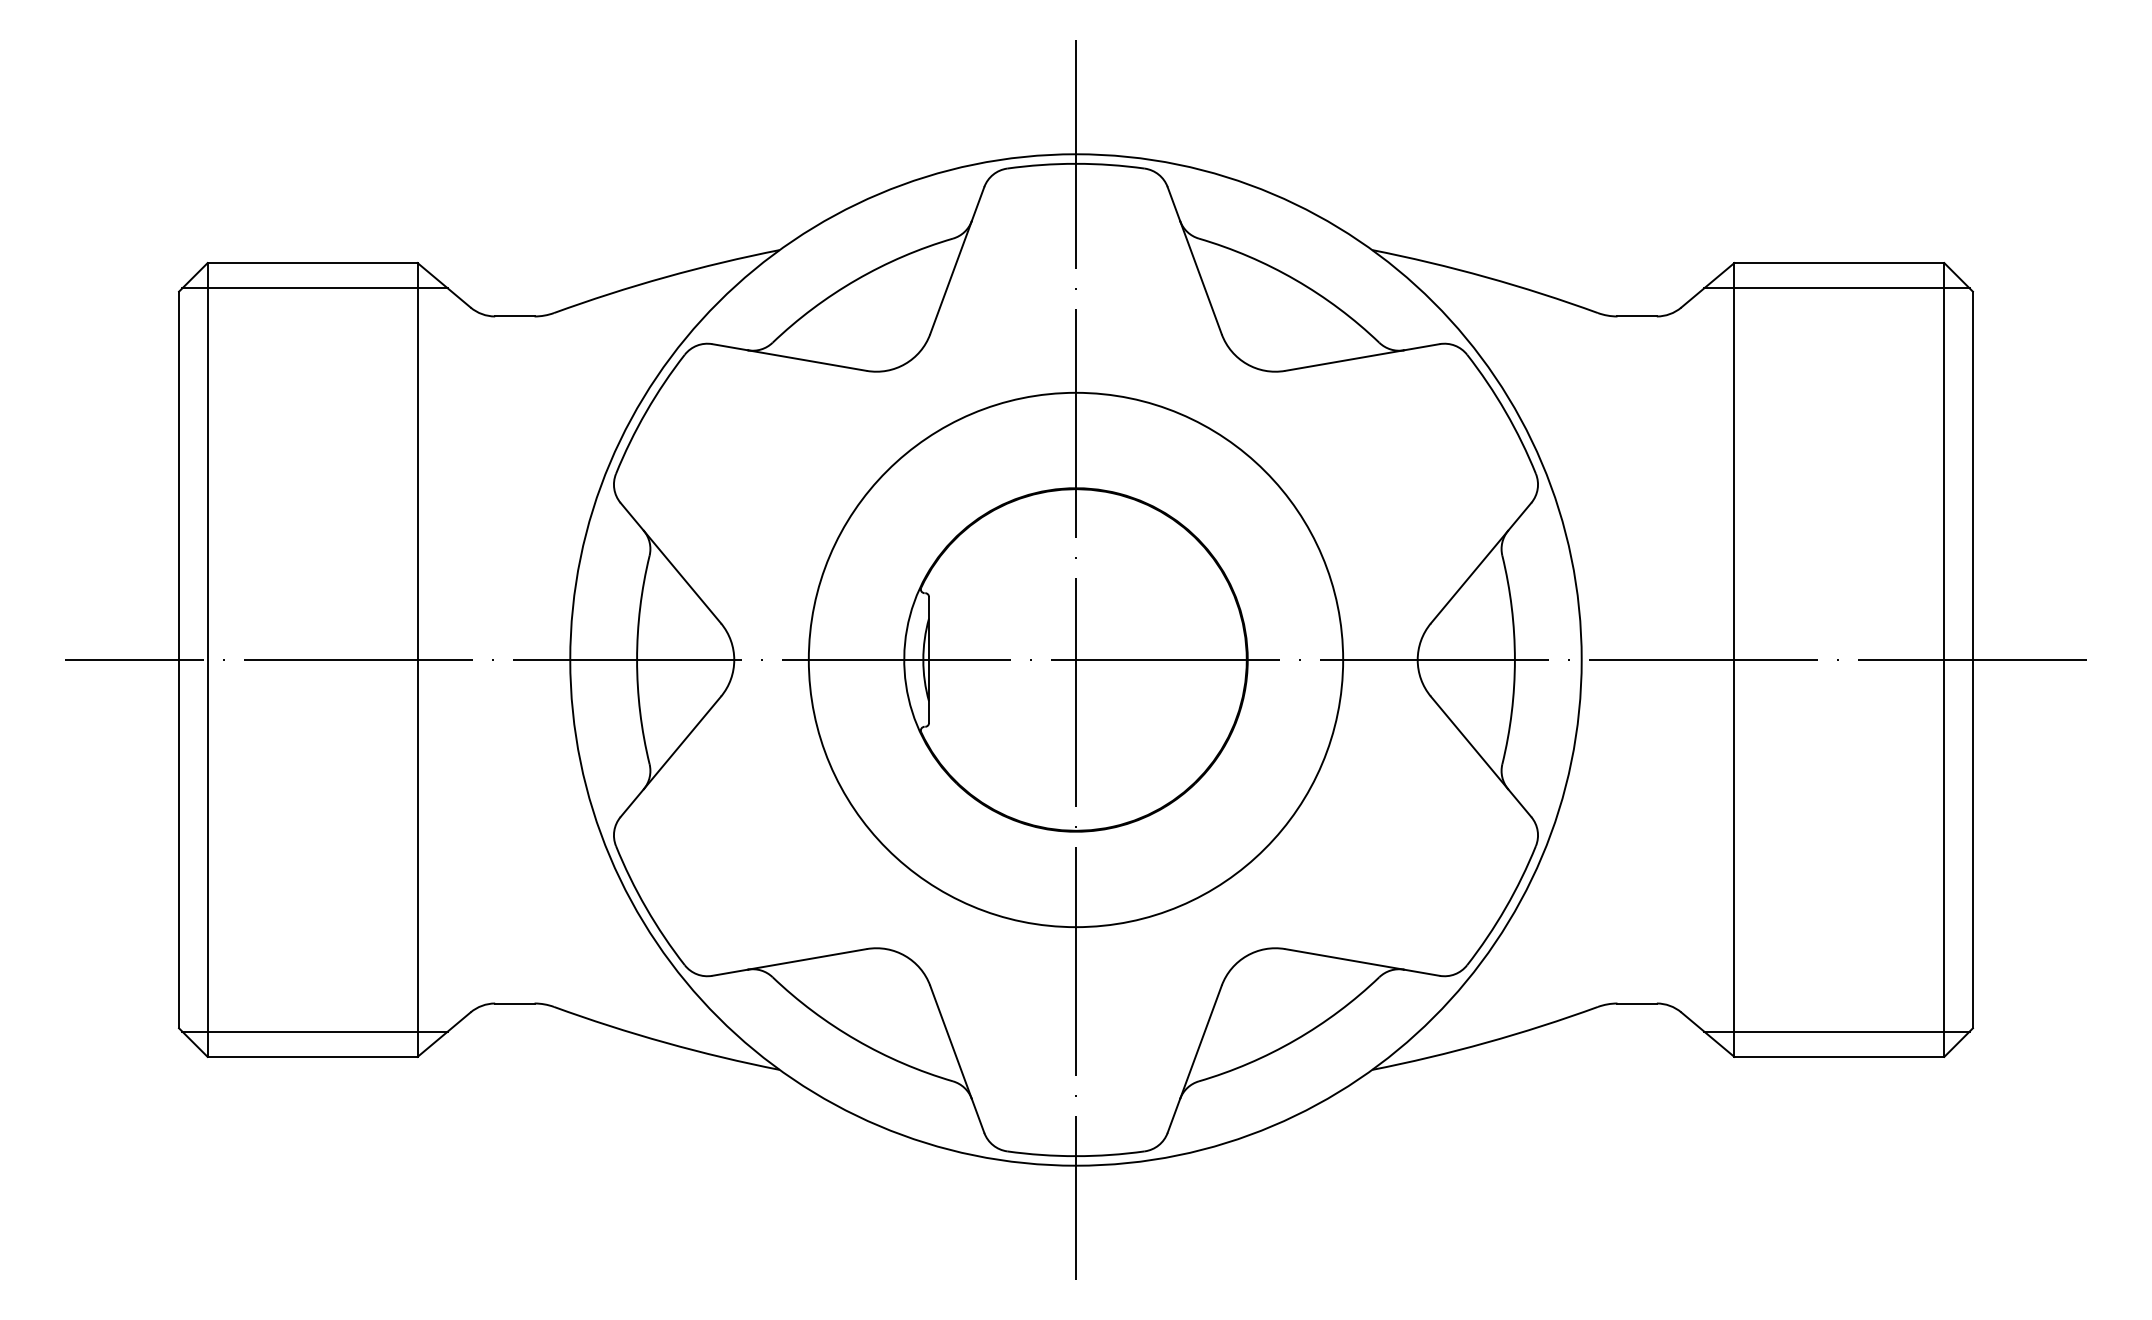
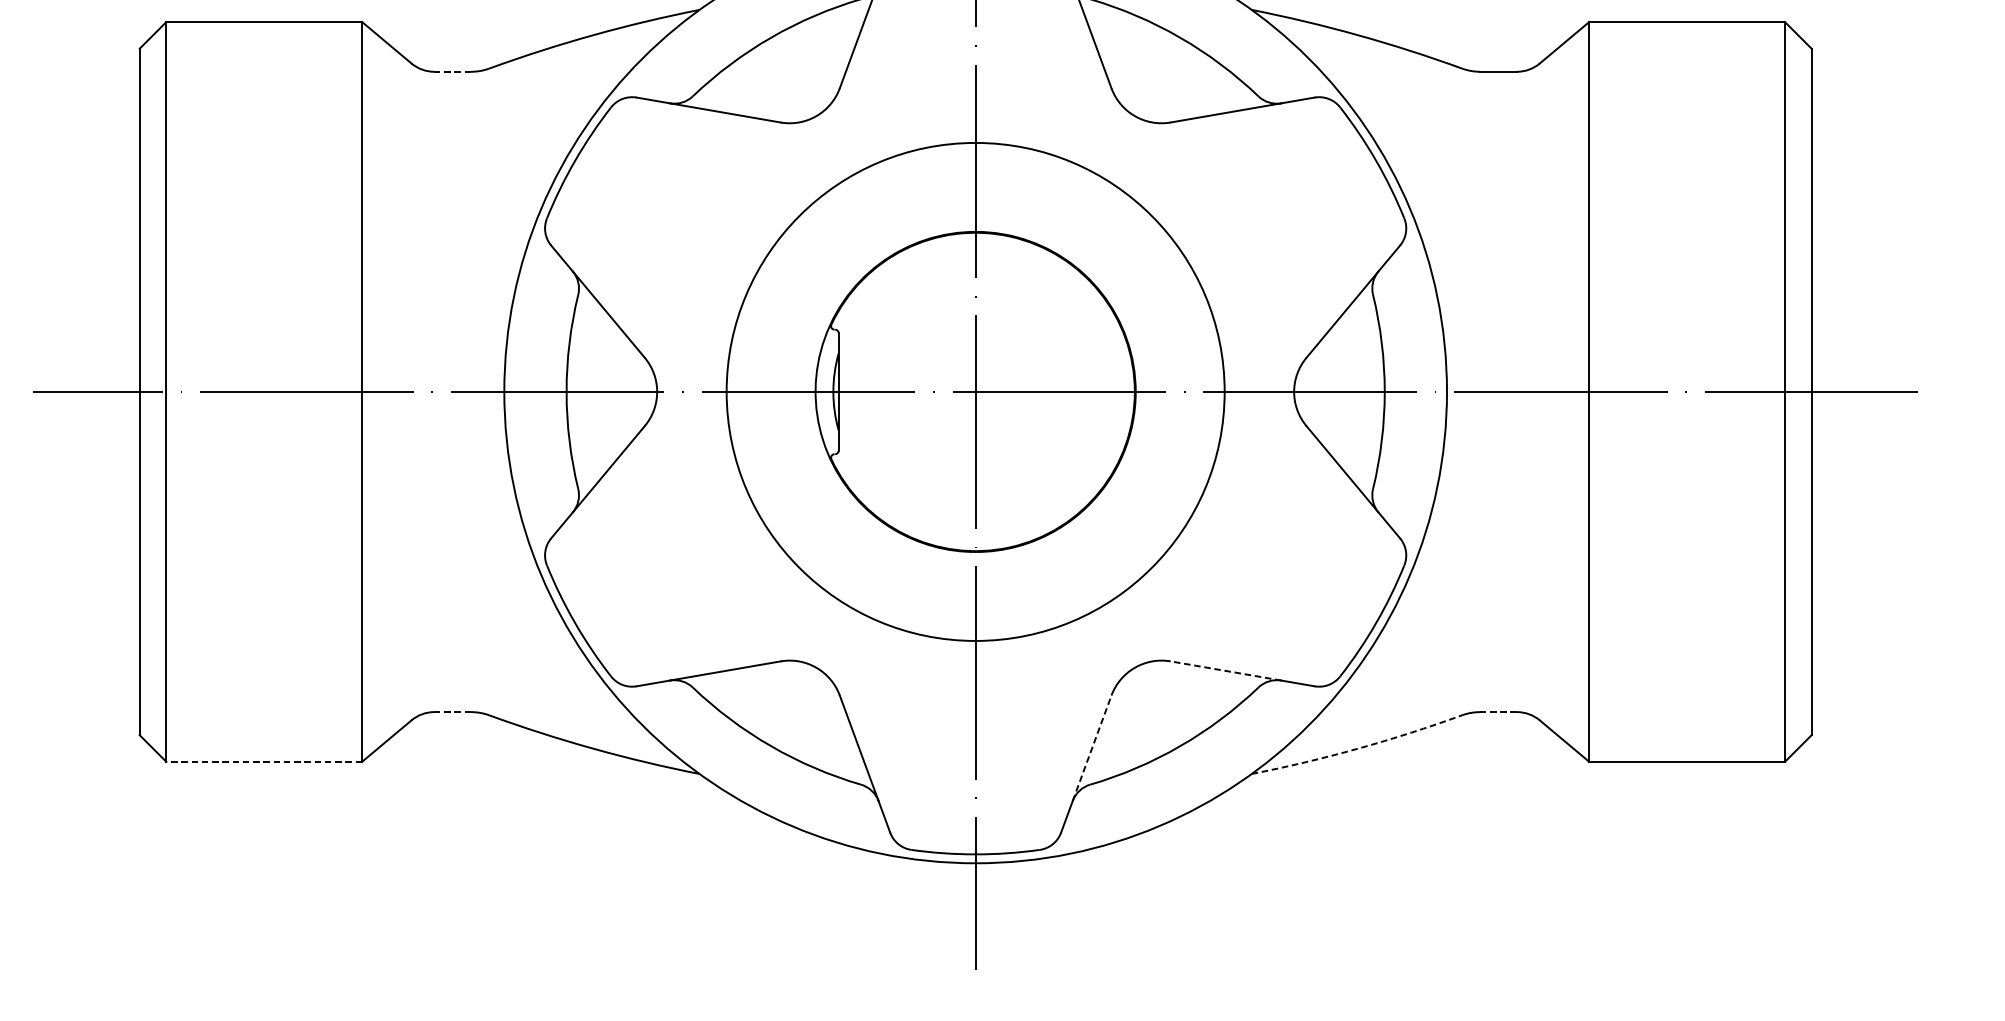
line: (314, 288) -> (265, 45), removed
line: (1836, 288) -> (1684, 45), removed
line: (514, 316) -> (452, 71), solid -> dashed
line: (1344, 959) -> (1225, 671), solid -> dashed
line: (514, 1003) -> (452, 712), solid -> dashed
line: (1637, 1003) -> (1498, 712), solid -> dashed
line: (314, 1031) -> (265, 738), removed
line: (1836, 1031) -> (1684, 738), removed
line: (1201, 1041) -> (1092, 747), solid -> dashed
arc: (1486, 1042) -> (1358, 748), solid -> dashed
line: (312, 1056) -> (264, 761), solid -> dashed

